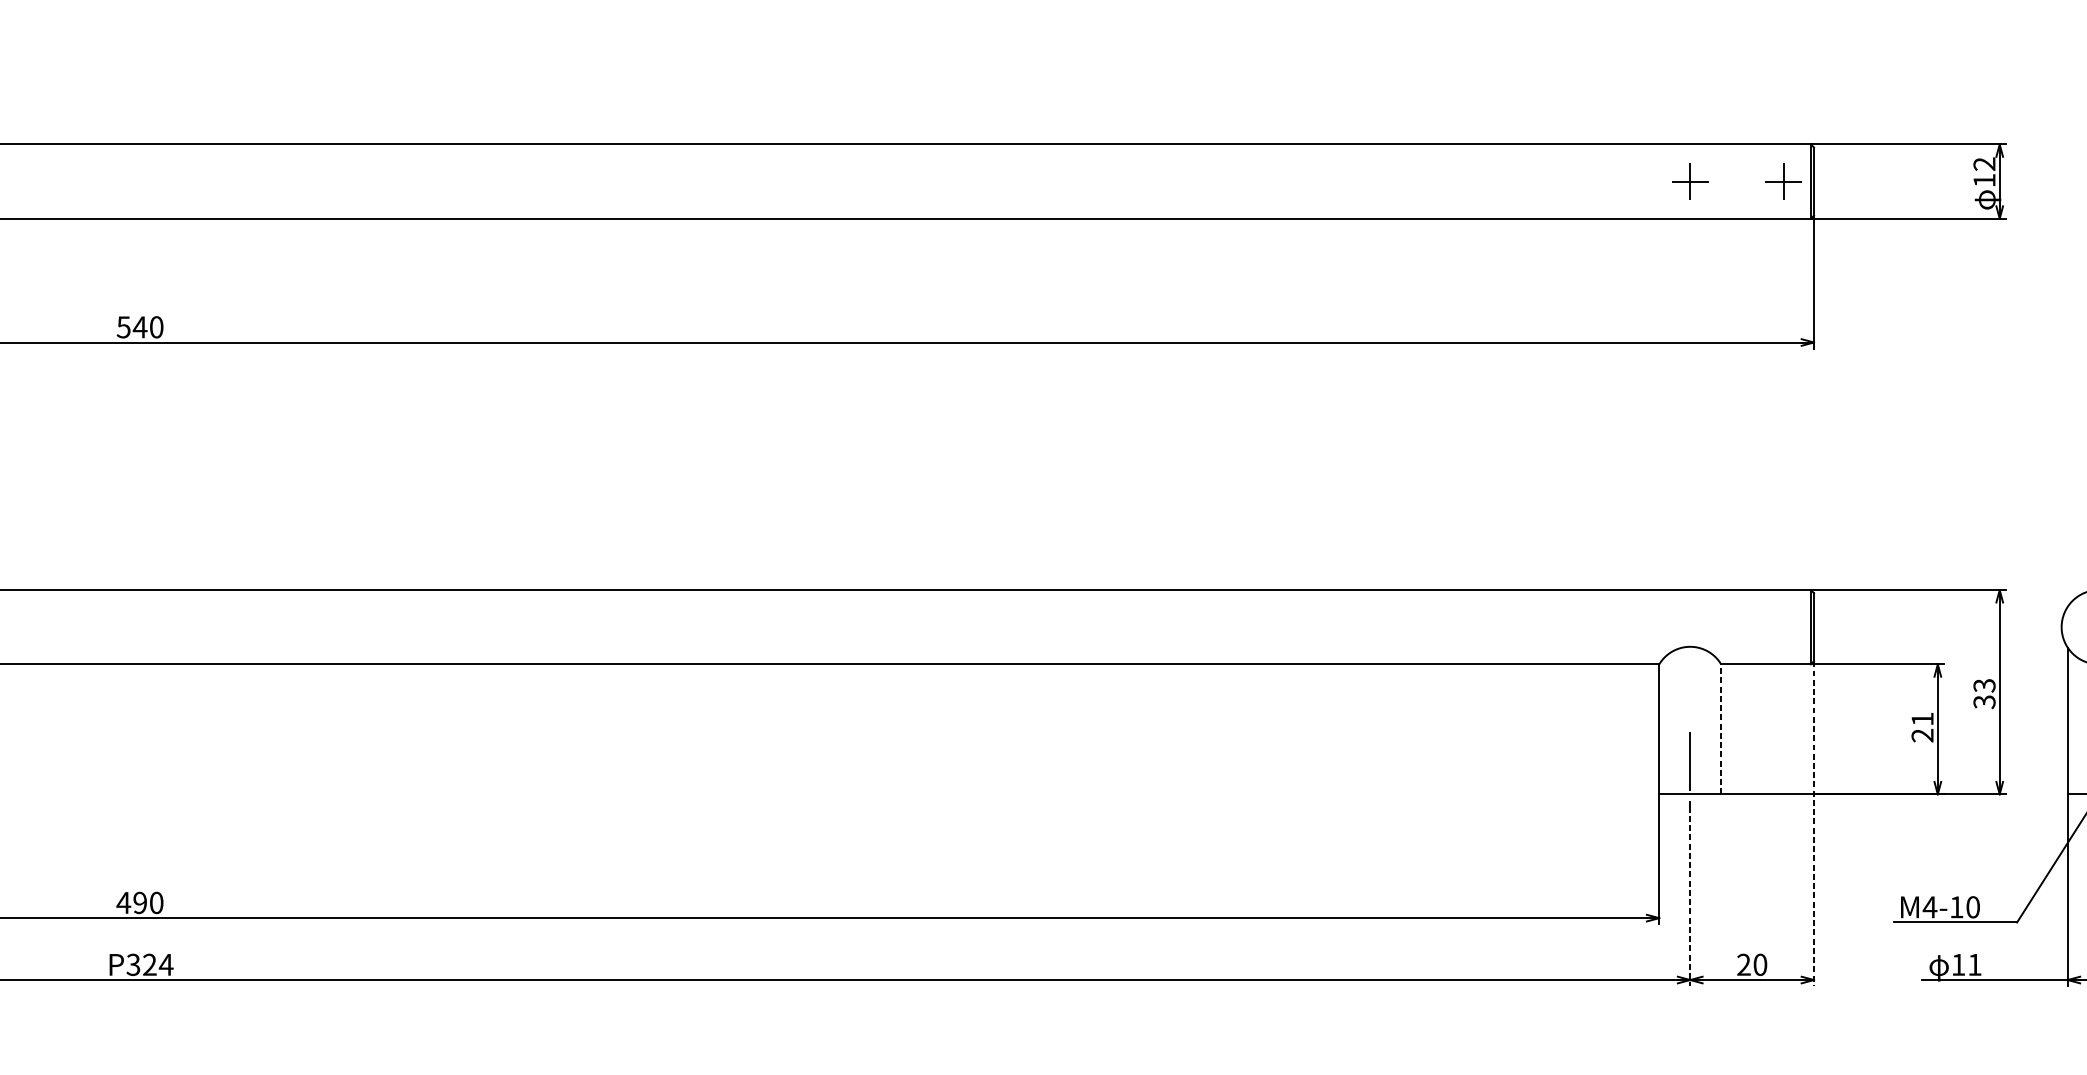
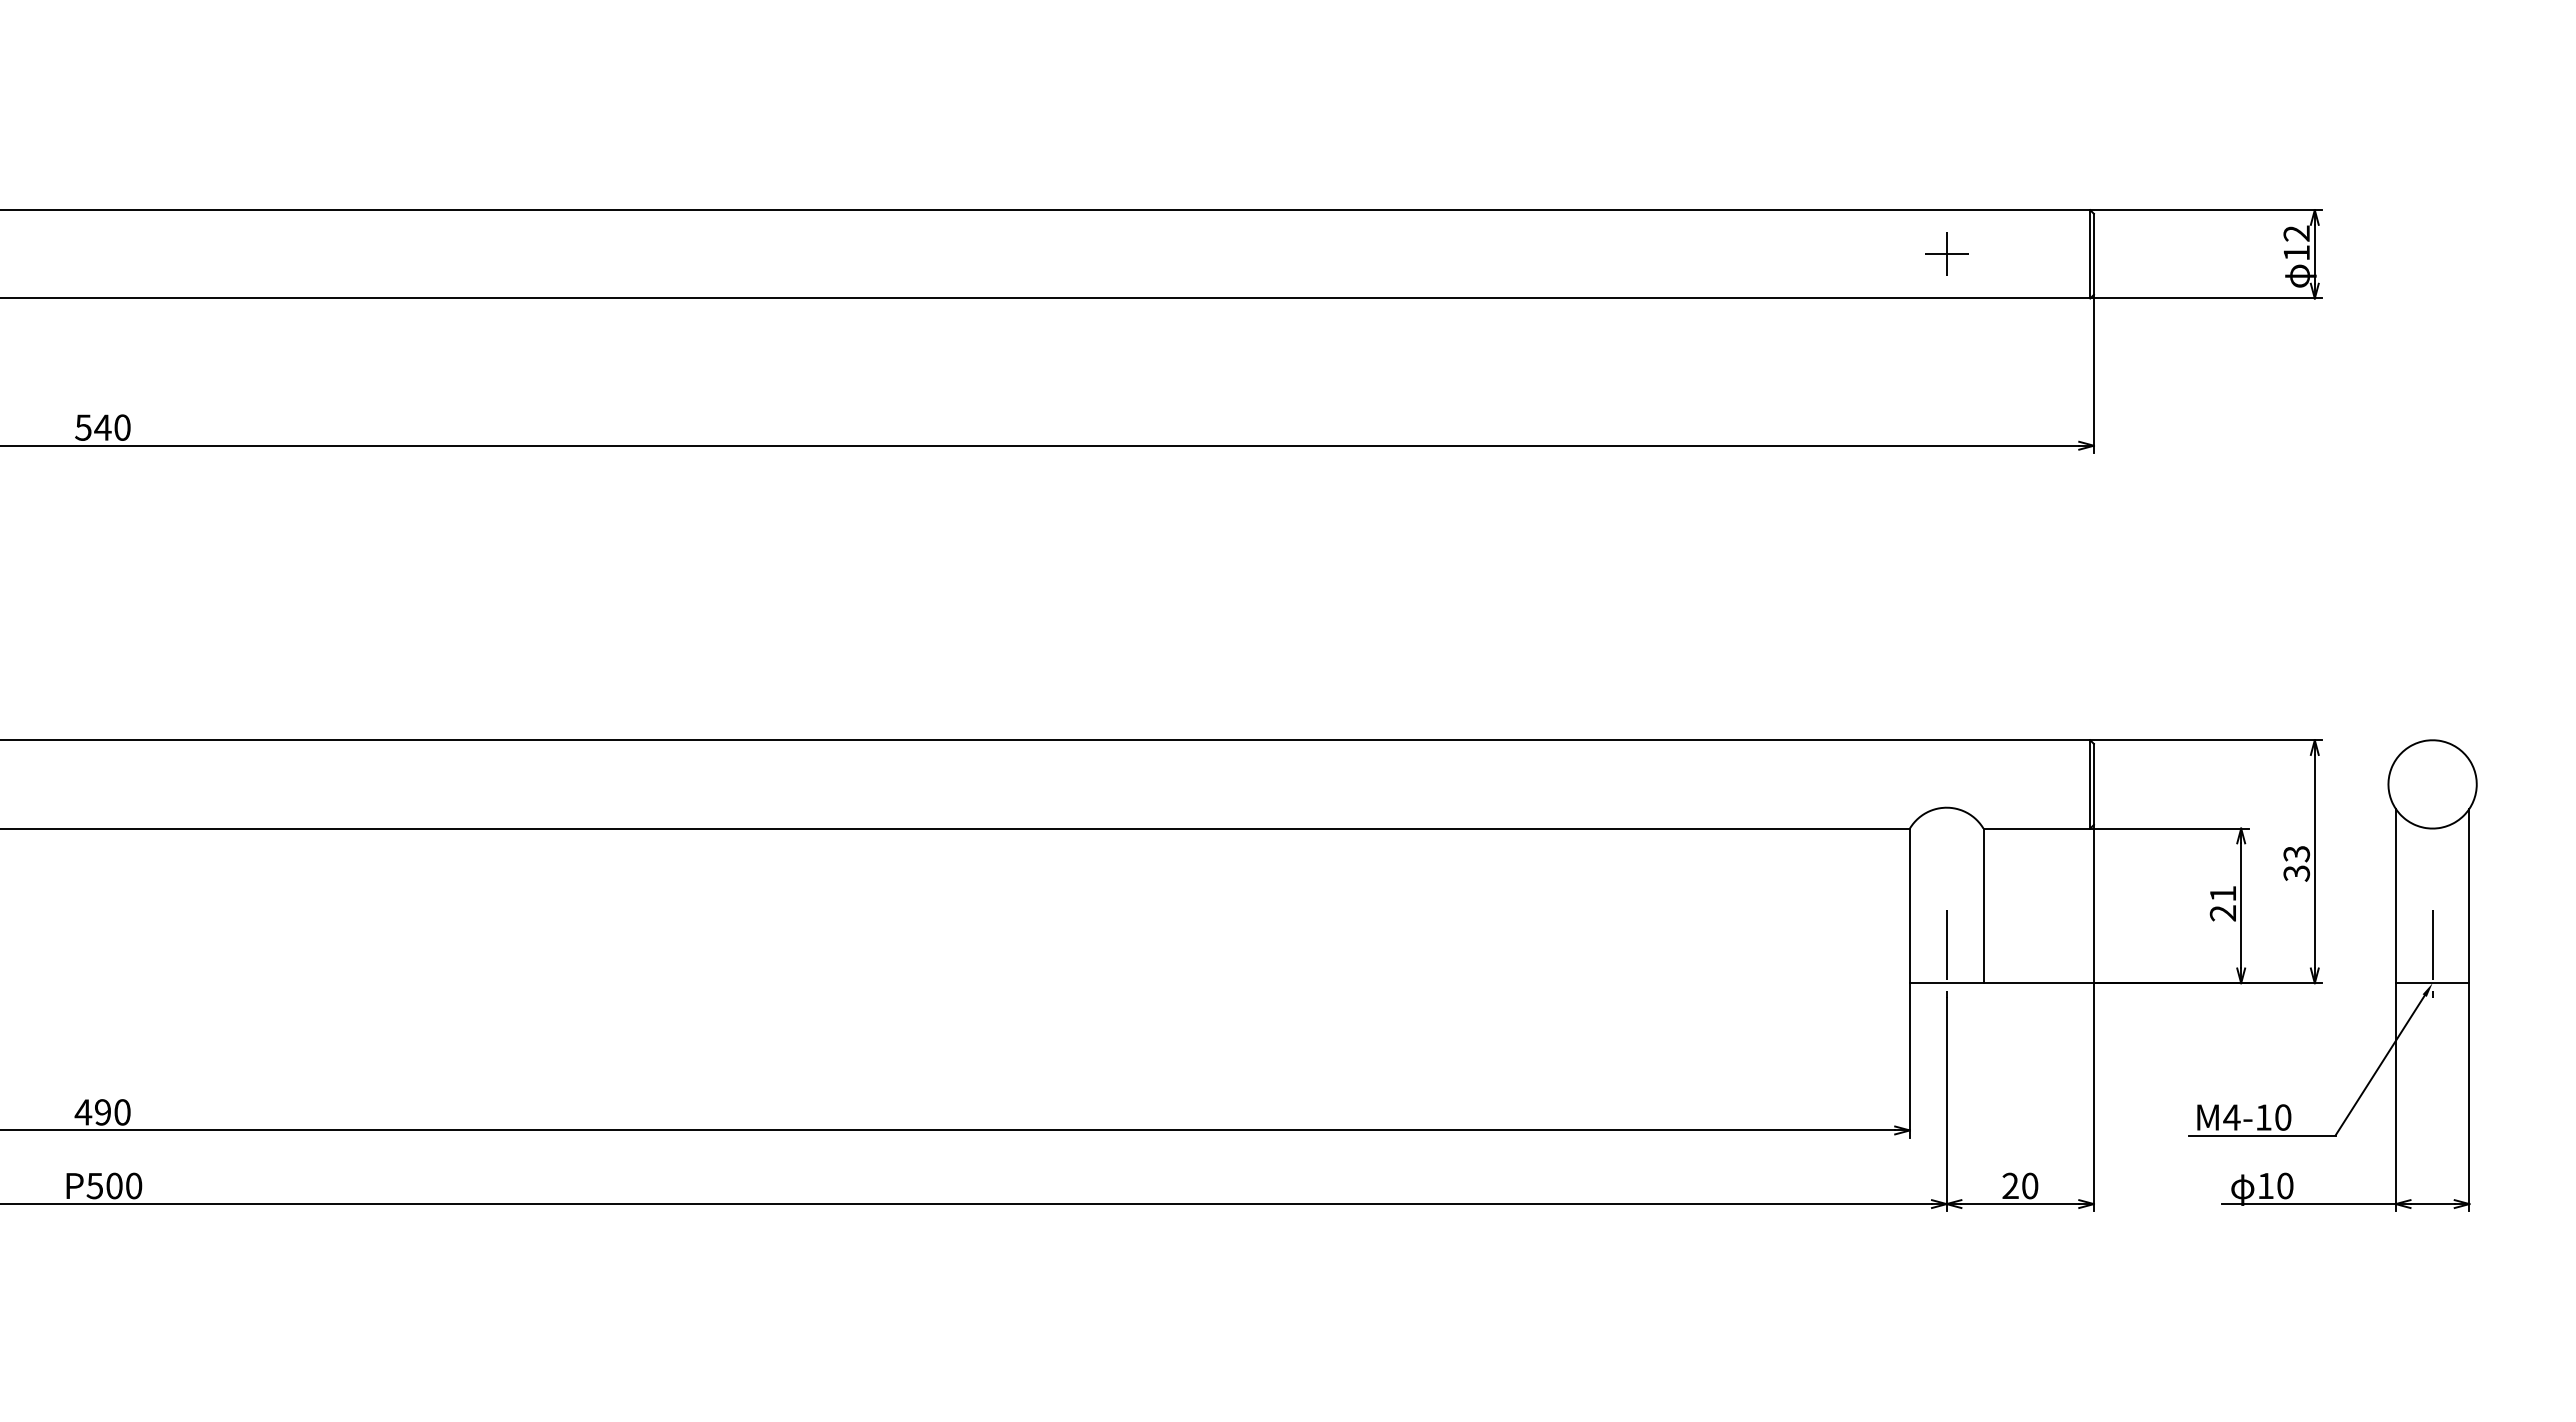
part: (1783, 180) -> (2057, 253), removed
line: (1721, 729) -> (1983, 905), dashed -> solid
line: (1813, 824) -> (2093, 1018), dashed -> solid
line: (1690, 896) -> (1946, 1104), dashed -> solid
text: (149, 964) -> (114, 1185), P324 -> P500
text: (1975, 964) -> (2285, 1185), 11 -> 10

